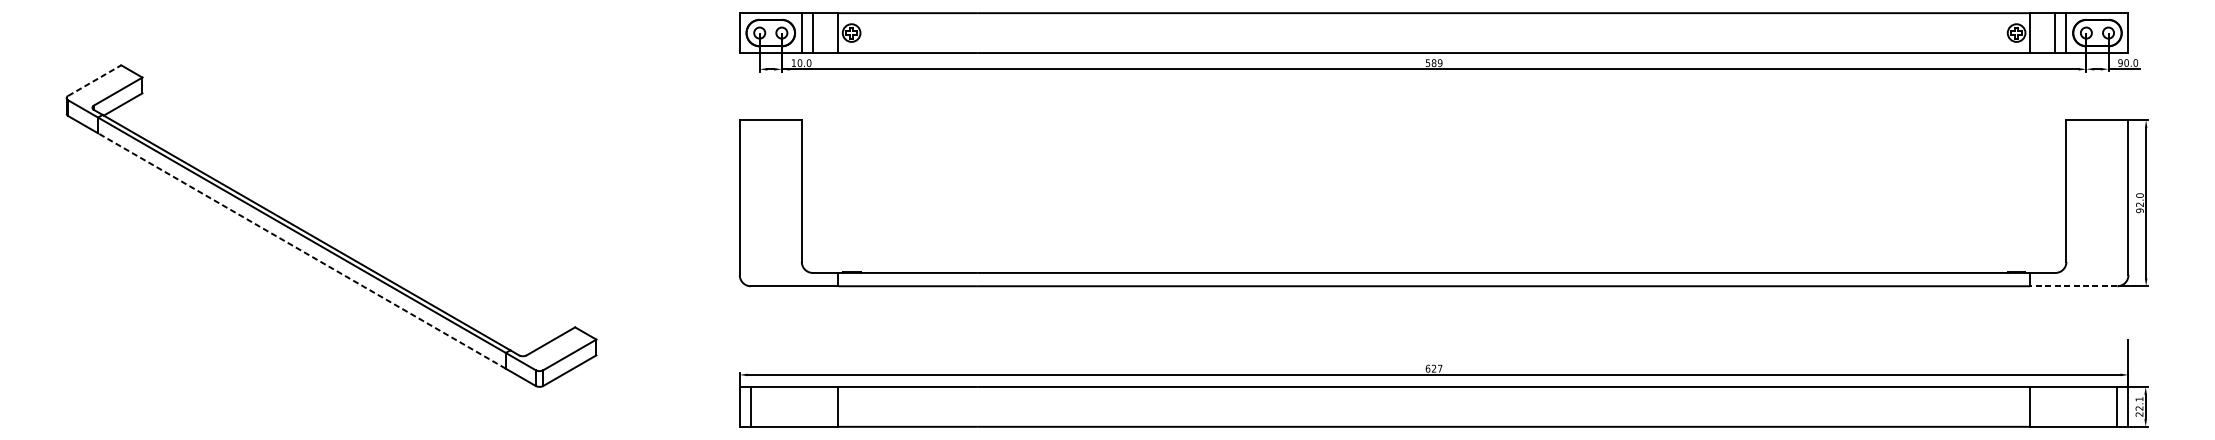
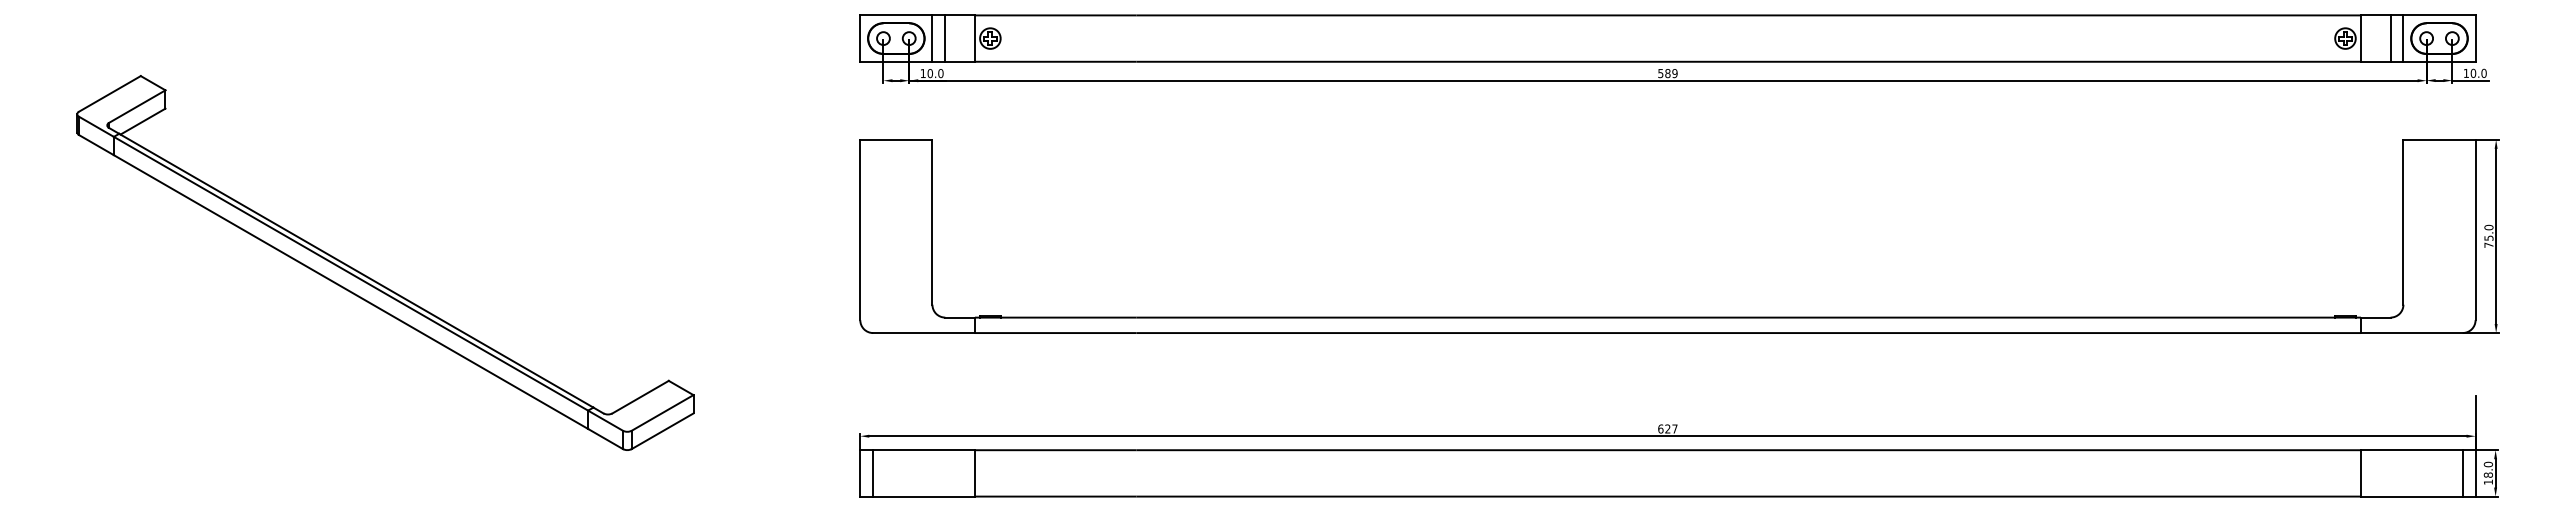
text: (2120, 62) -> (2466, 72), 90.0 -> 10.0
line: (94, 80) -> (109, 93), dashed -> solid
text: (2139, 207) -> (2488, 241), 92.0 -> 75.0
line: (302, 251) -> (351, 292), dashed -> solid
line: (2073, 286) -> (2411, 333), dashed -> solid
text: (2139, 406) -> (2488, 472), 22.1 -> 18.0

